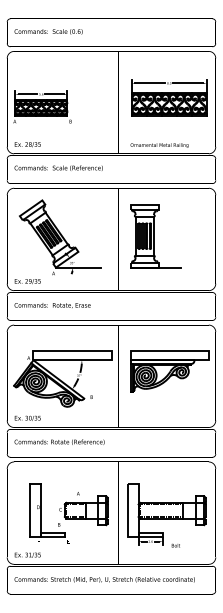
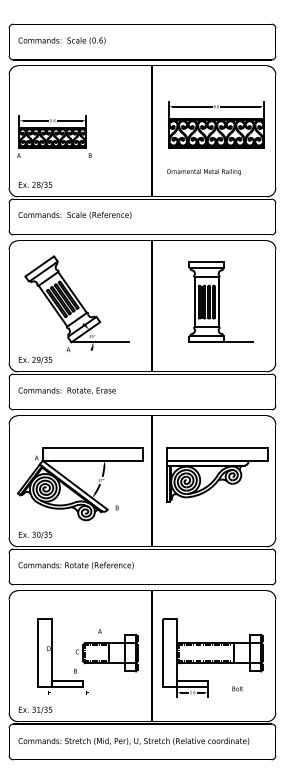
text: (159, 145) -> (203, 172), moved
part: (155, 236) -> (220, 302), moved
text: (175, 545) -> (237, 688), moved

